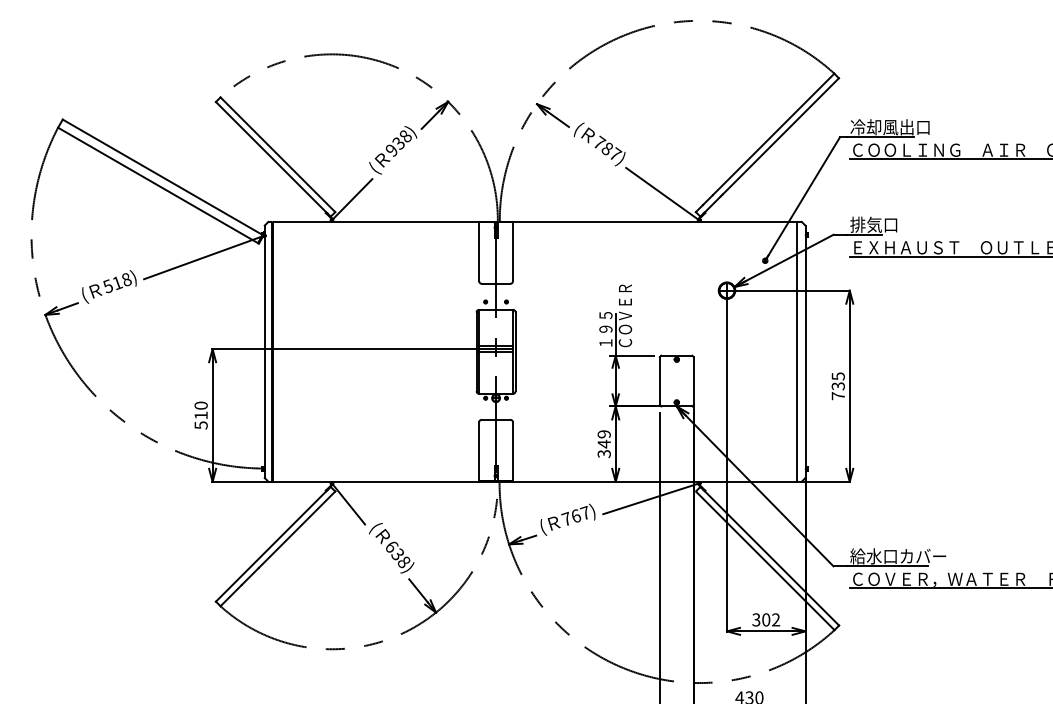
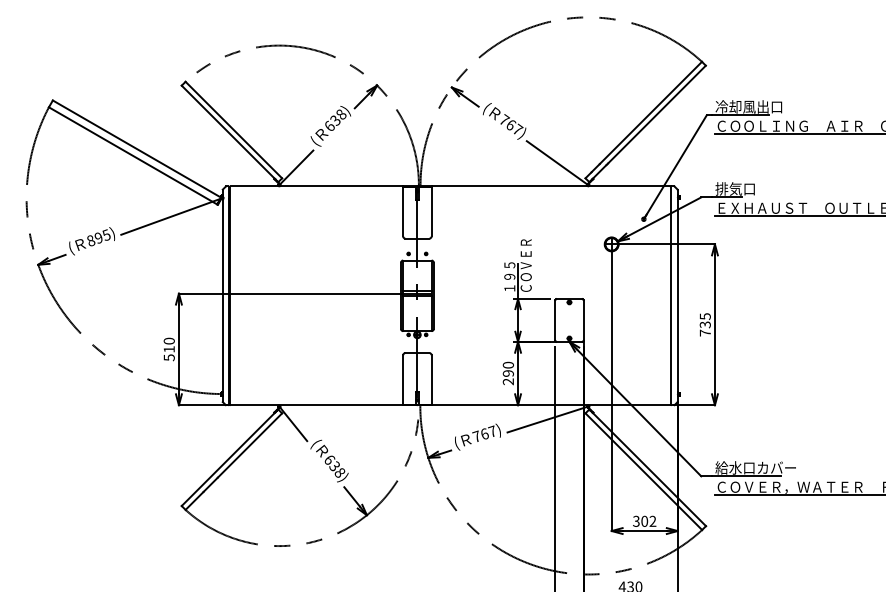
text: (607, 148) -> (511, 124), 787) -> 767)
text: (391, 149) -> (329, 125), 938) -> 638)
text: (117, 282) -> (98, 237), 518) -> 895)
text: (603, 444) -> (507, 373), 349 -> 290

